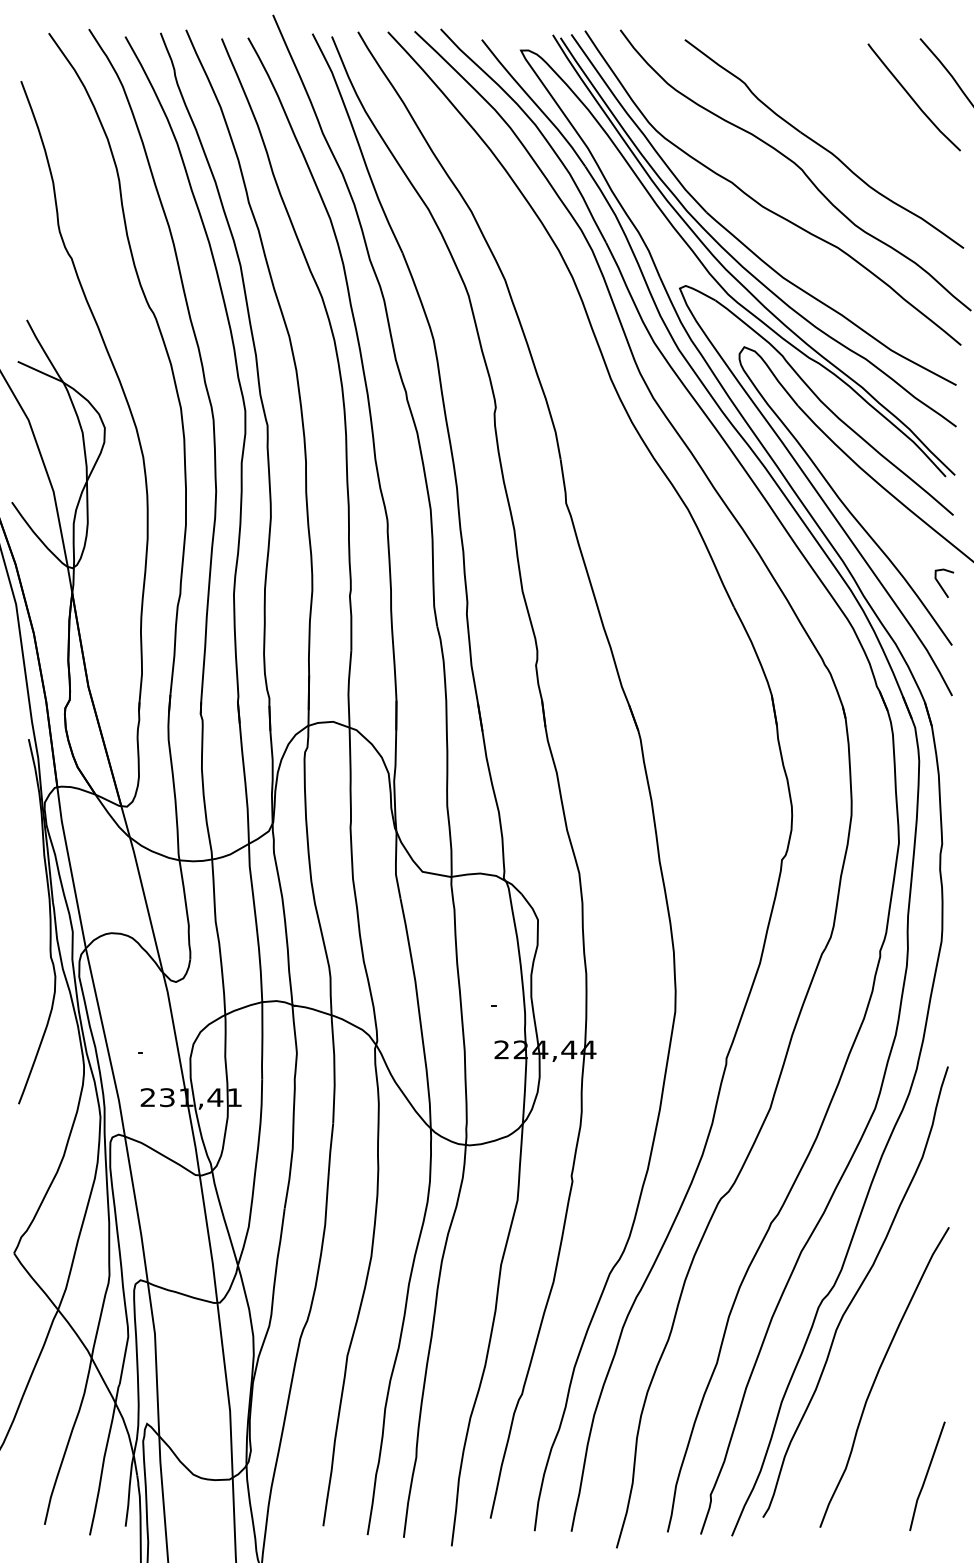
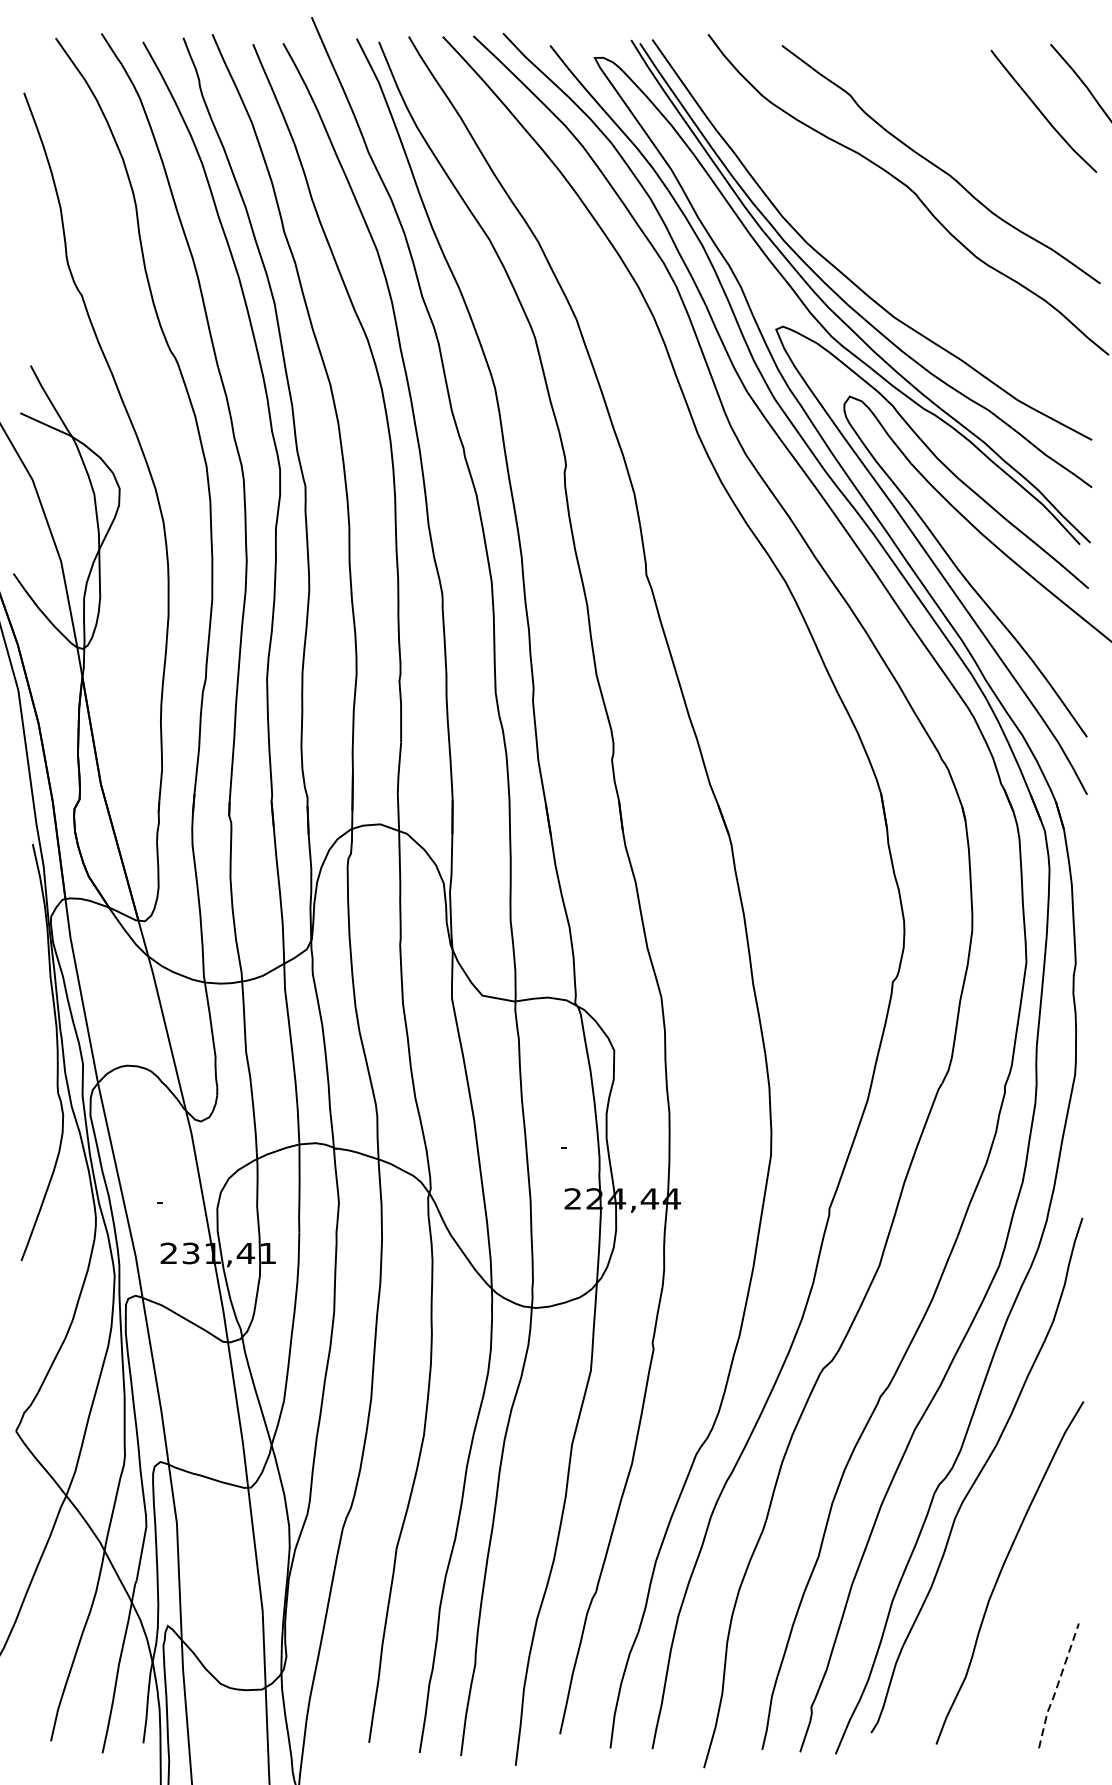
curve: (760, 203) -> (868, 232), removed
line: (940, 583) -> (1073, 666), removed
line: (925, 1476) -> (1056, 1686), solid -> dashed

